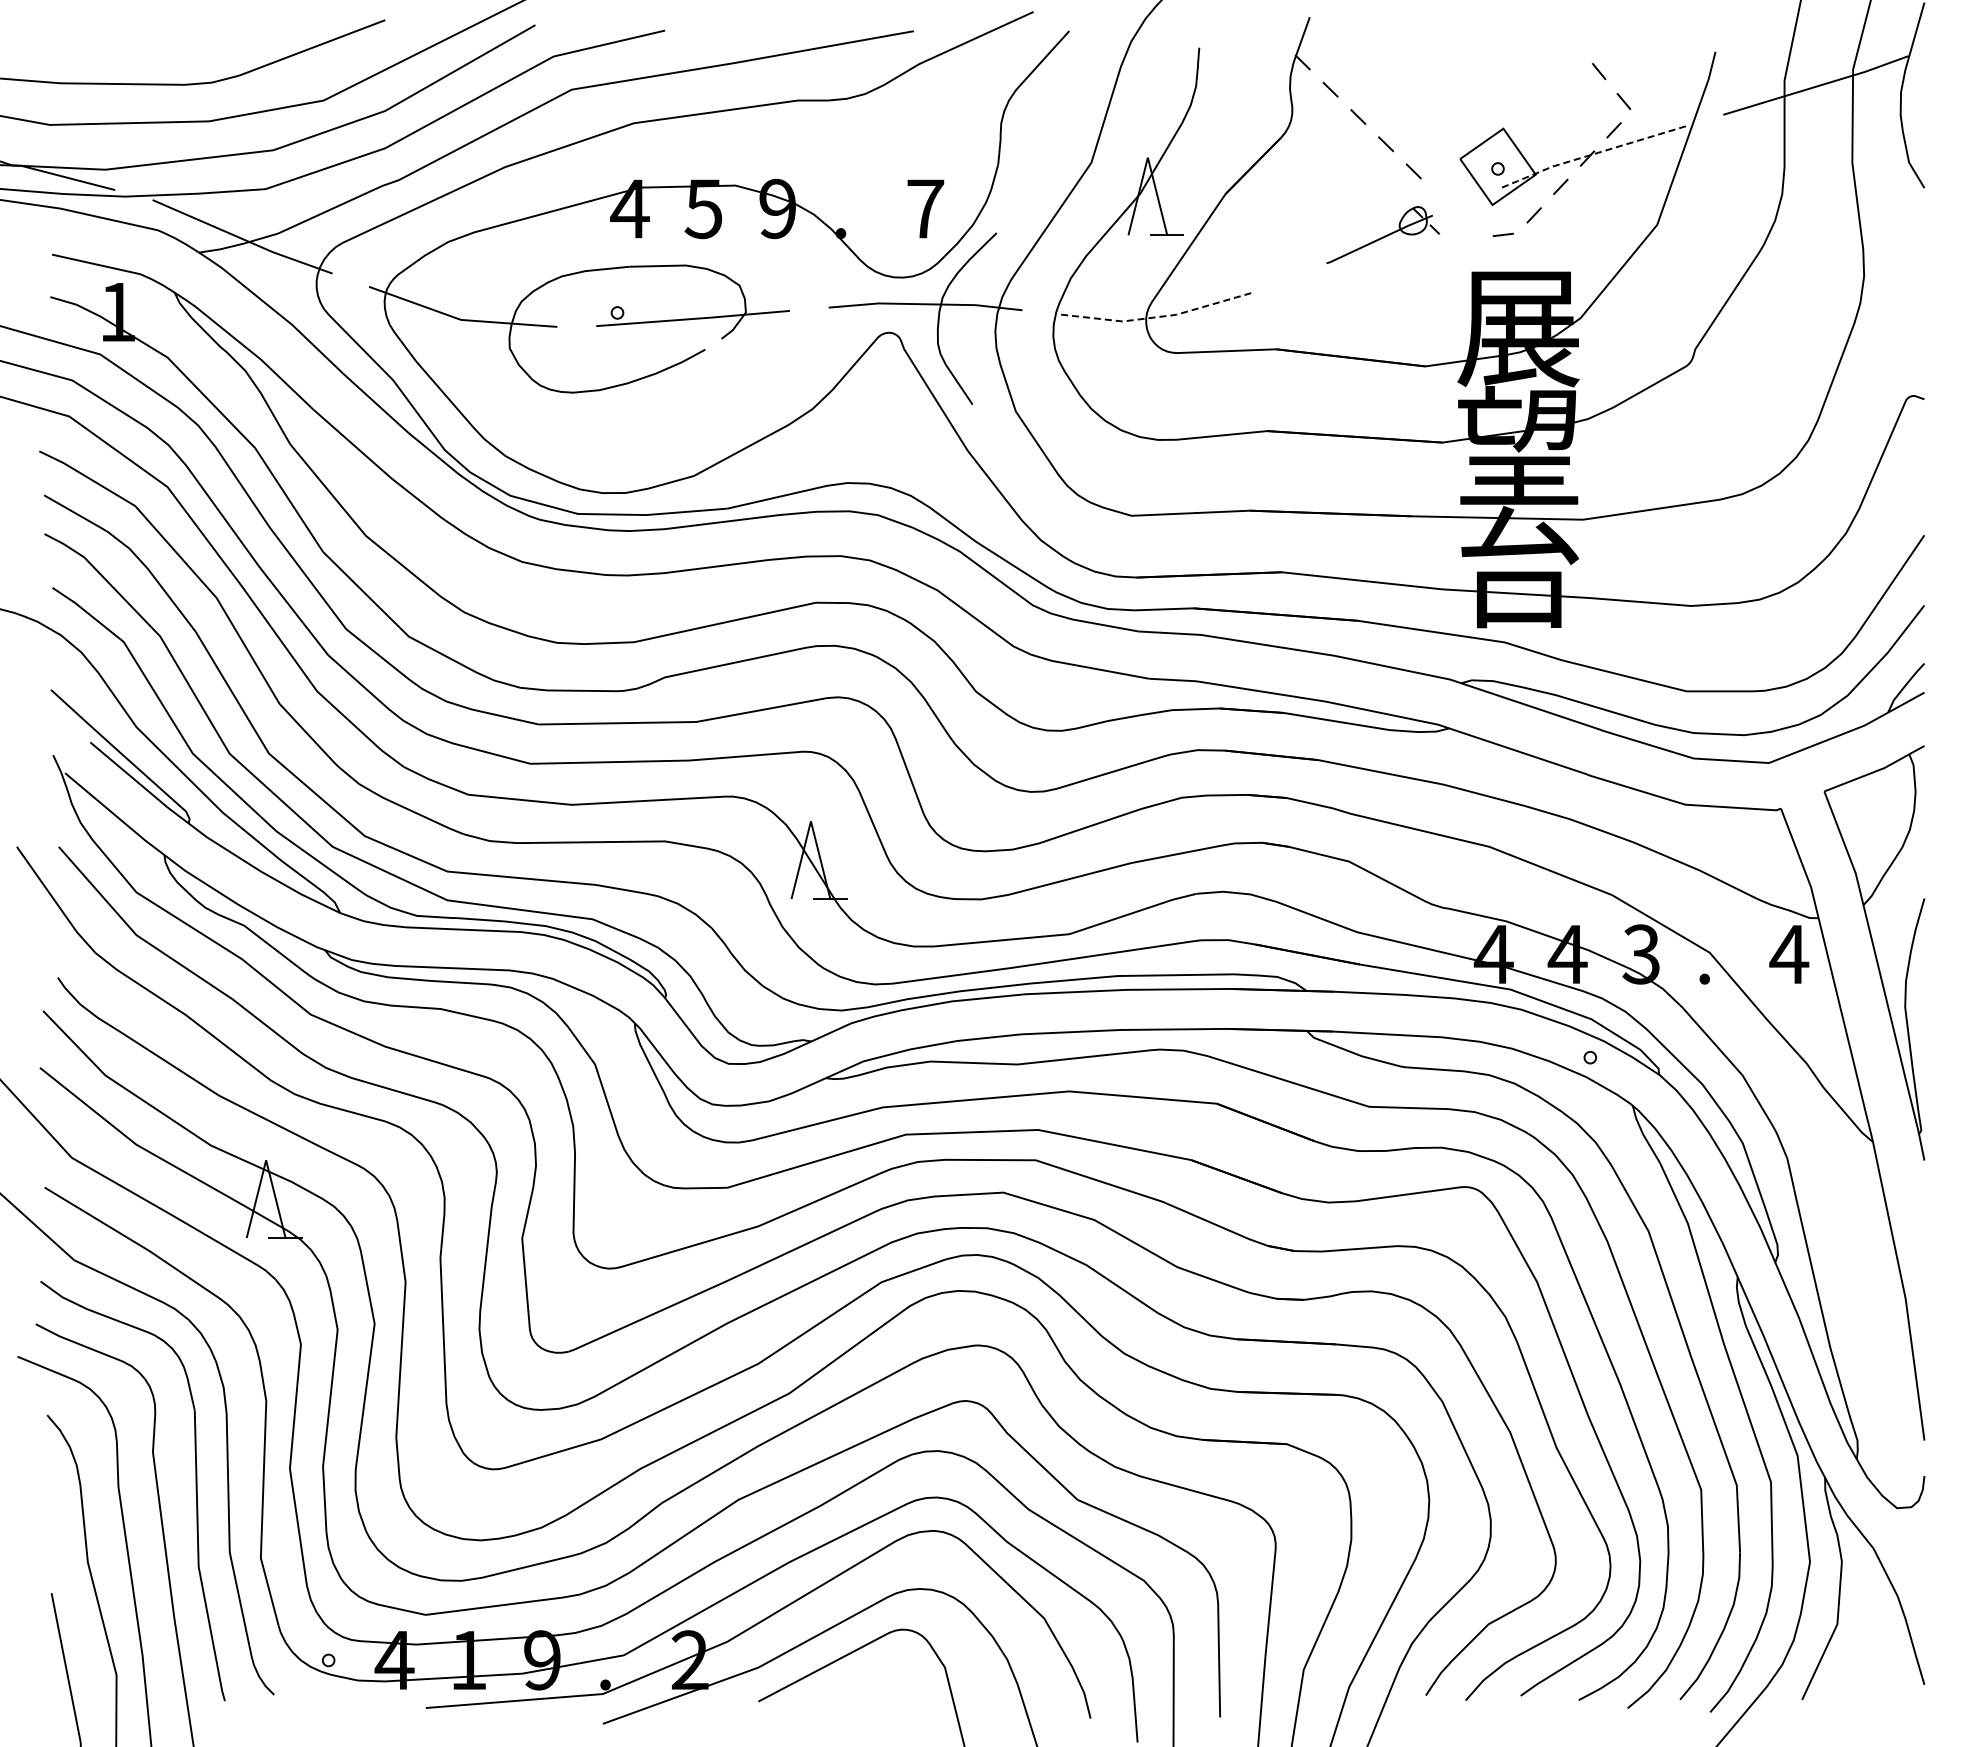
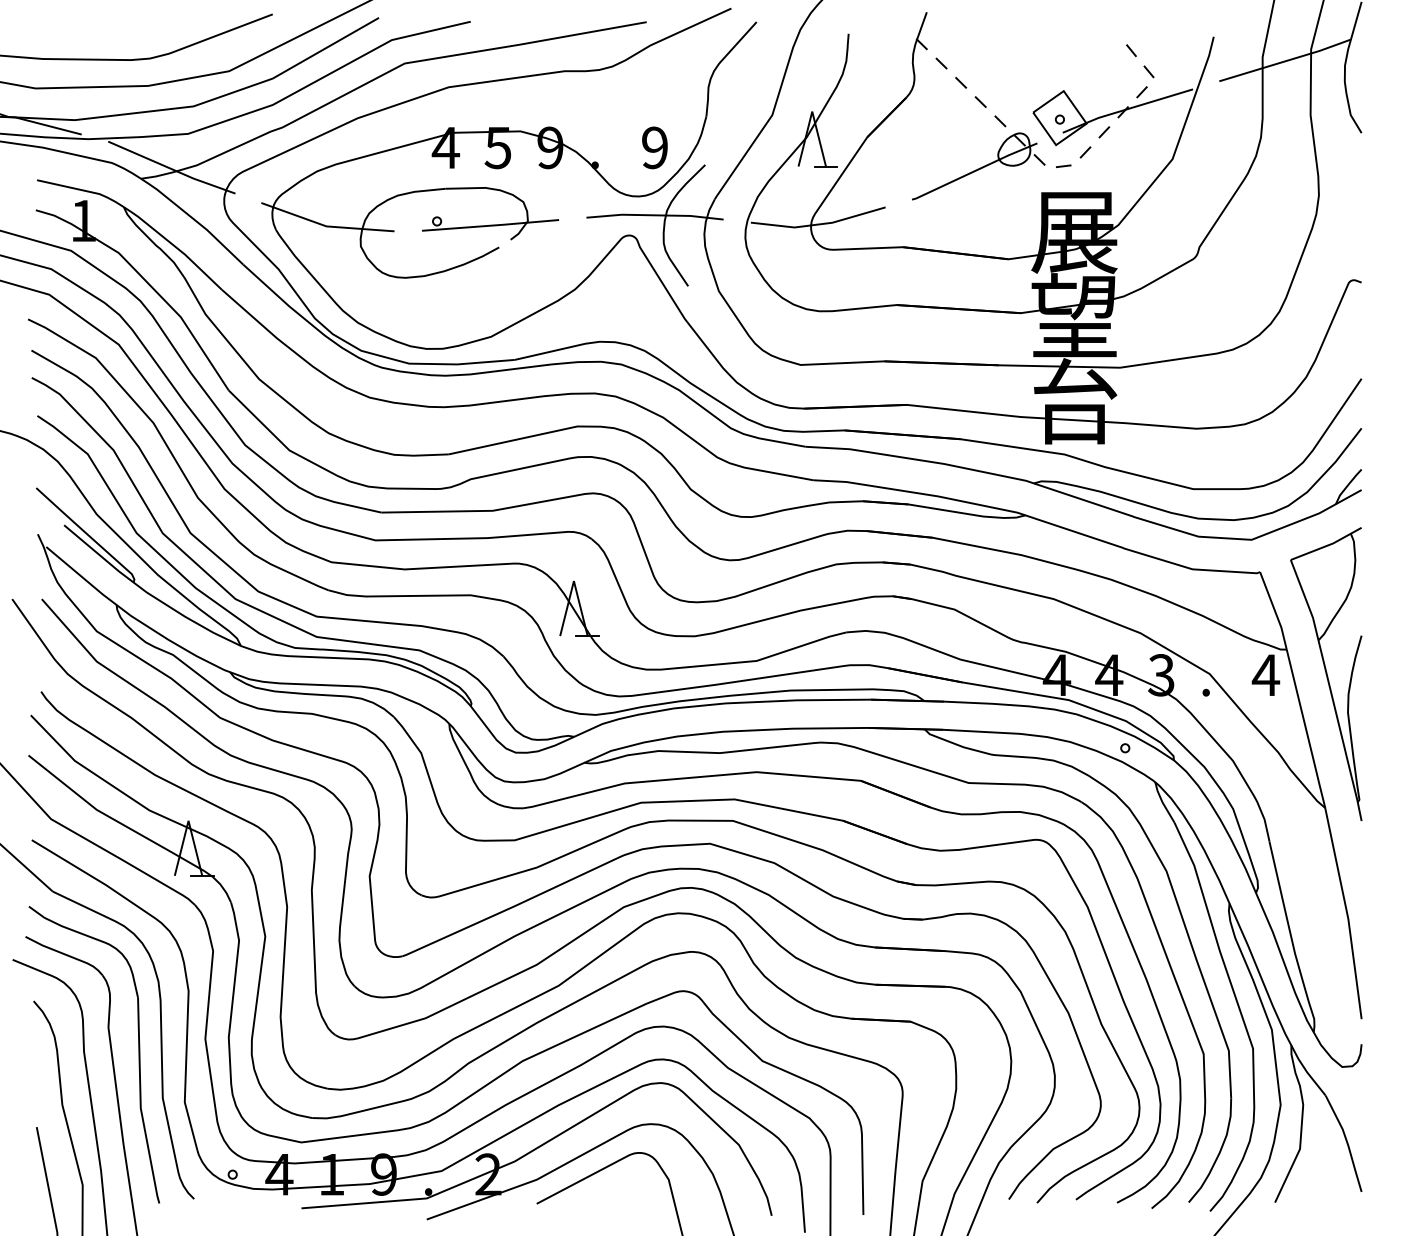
line: (1592, 154) -> (1126, 109), dashed -> solid
text: (925, 208) -> (654, 147), 7 -> 9
part: (1382, 234) -> (978, 165), size x1.67
line: (1157, 317) -> (819, 224), dashed -> solid

